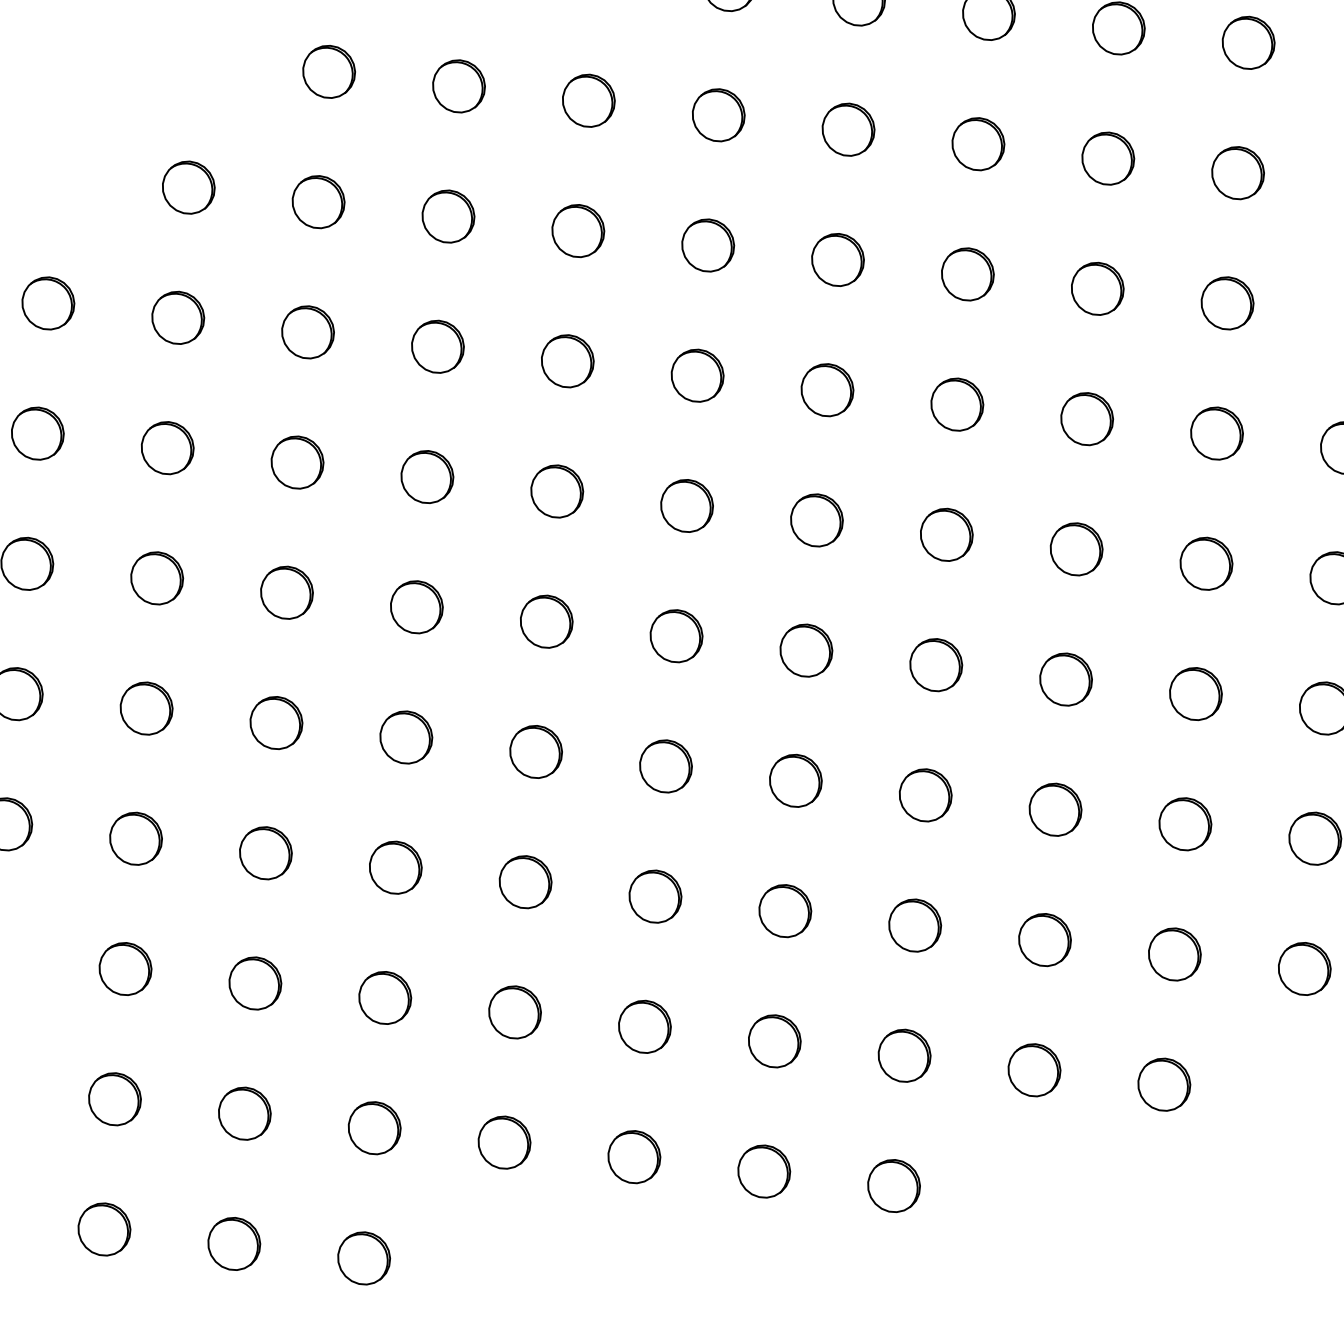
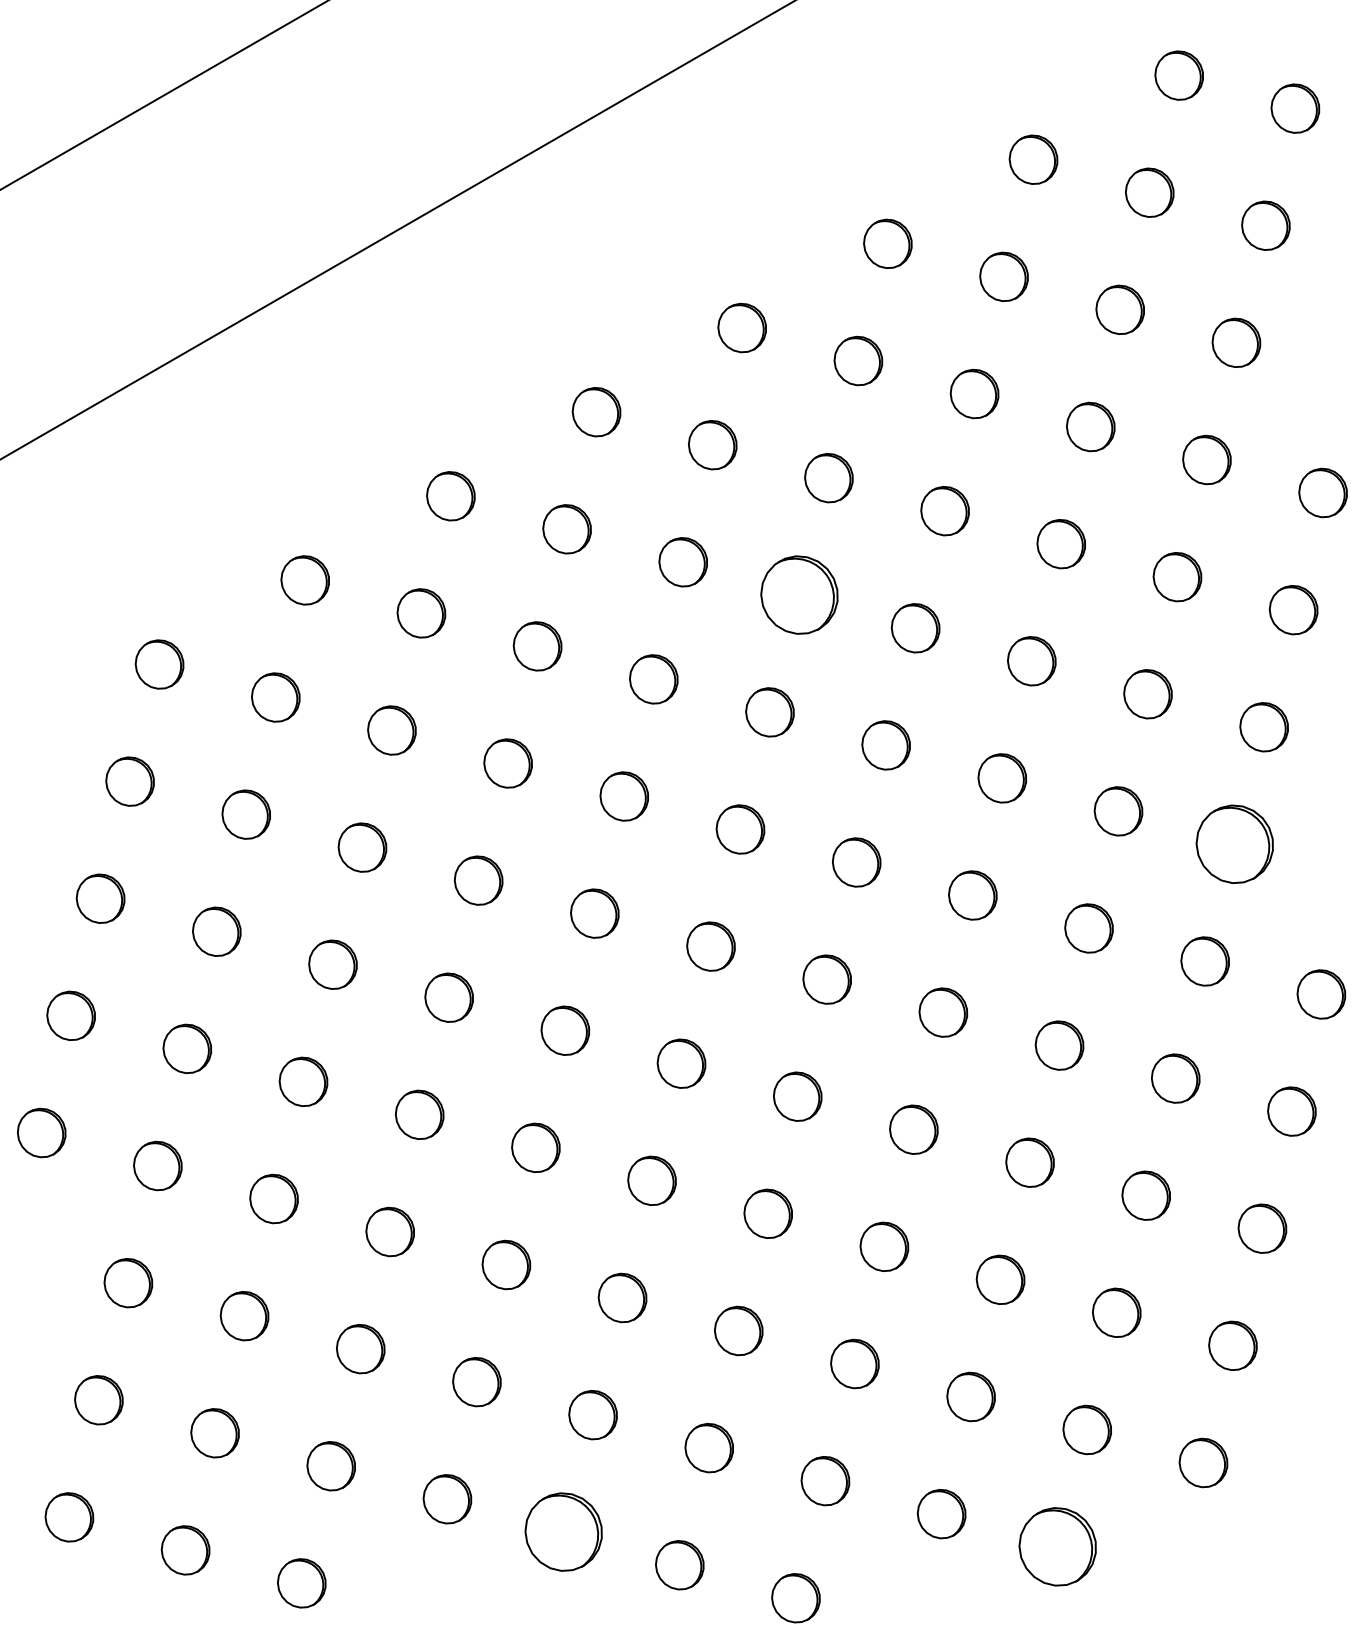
part: (718, 115) -> (799, 595), size x1.6
part: (1227, 303) -> (1234, 844), size x1.6
part: (1163, 1085) -> (1057, 1547), size x1.6
part: (634, 1157) -> (563, 1532), size x1.6

